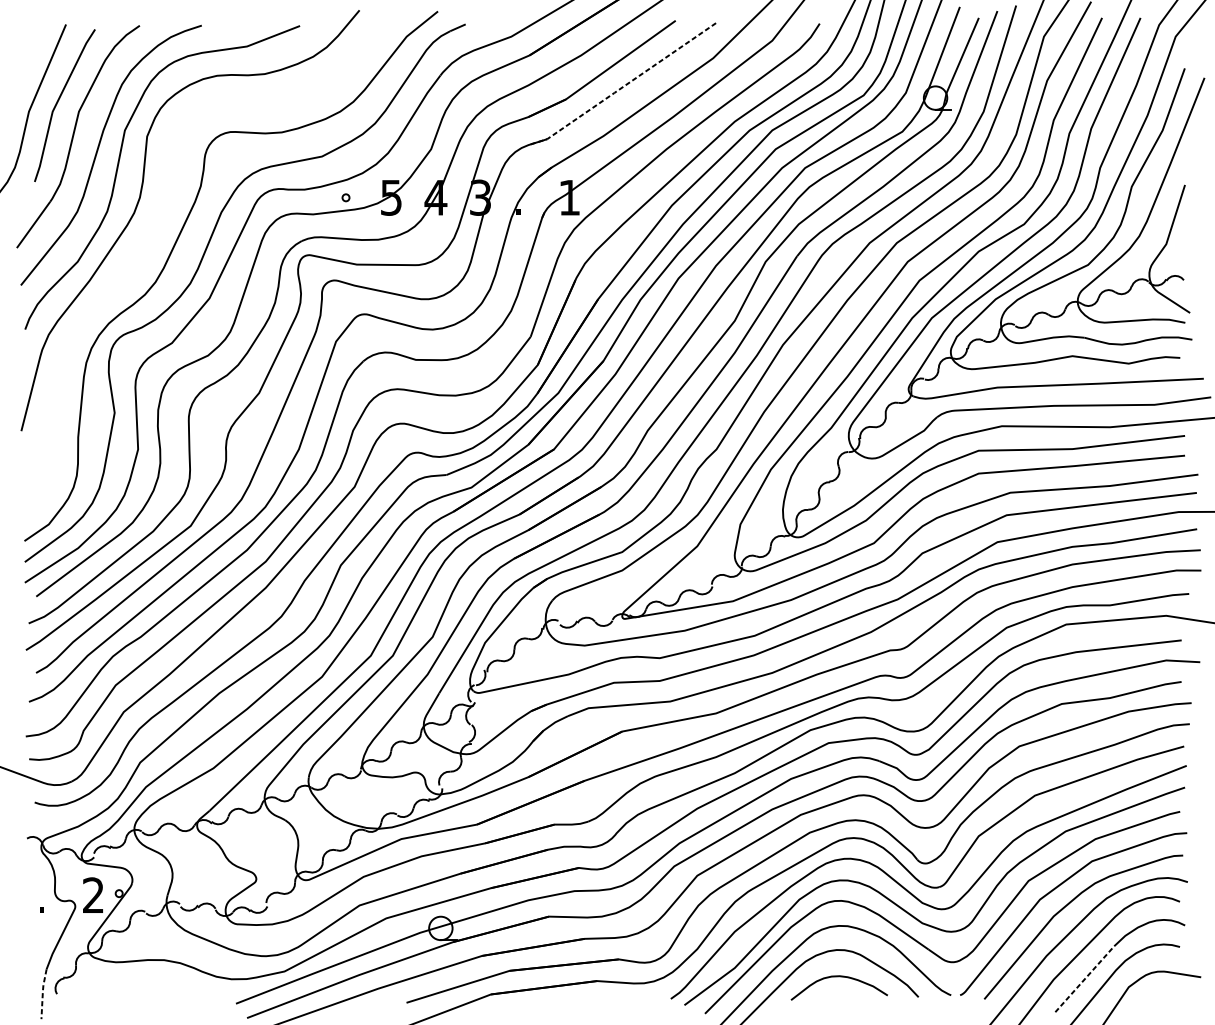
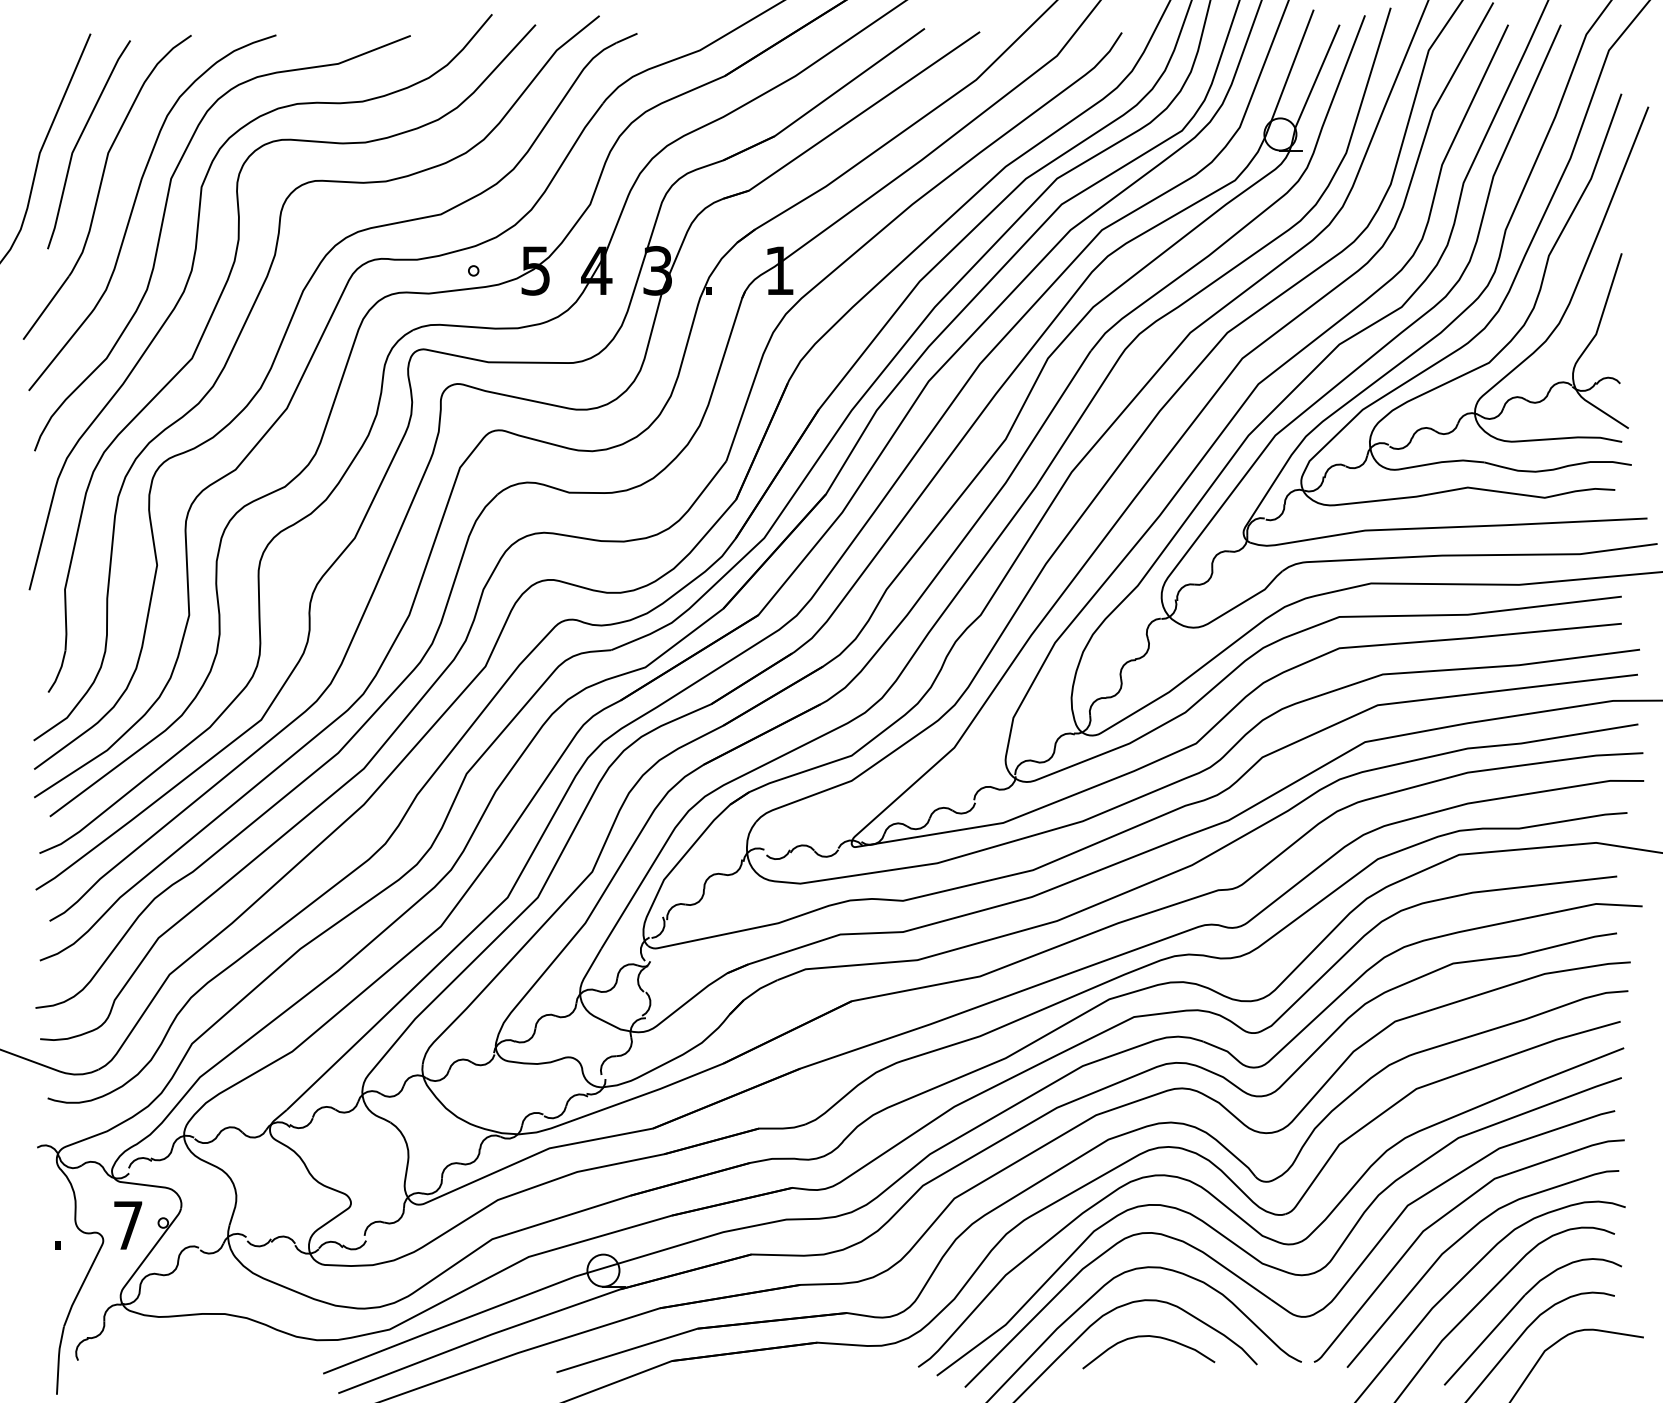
line: (622, 87) -> (852, 119), dashed -> solid
part: (152, 237) -> (208, 325), added
text: (93, 894) -> (127, 1224), 2 -> 7
line: (1084, 978) -> (1484, 1339), dashed -> solid
line: (42, 993) -> (58, 1359), dashed -> solid

